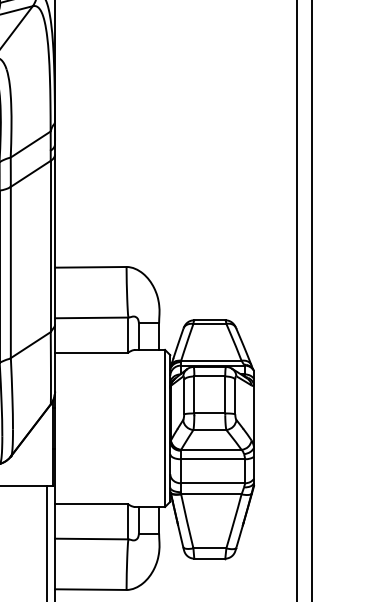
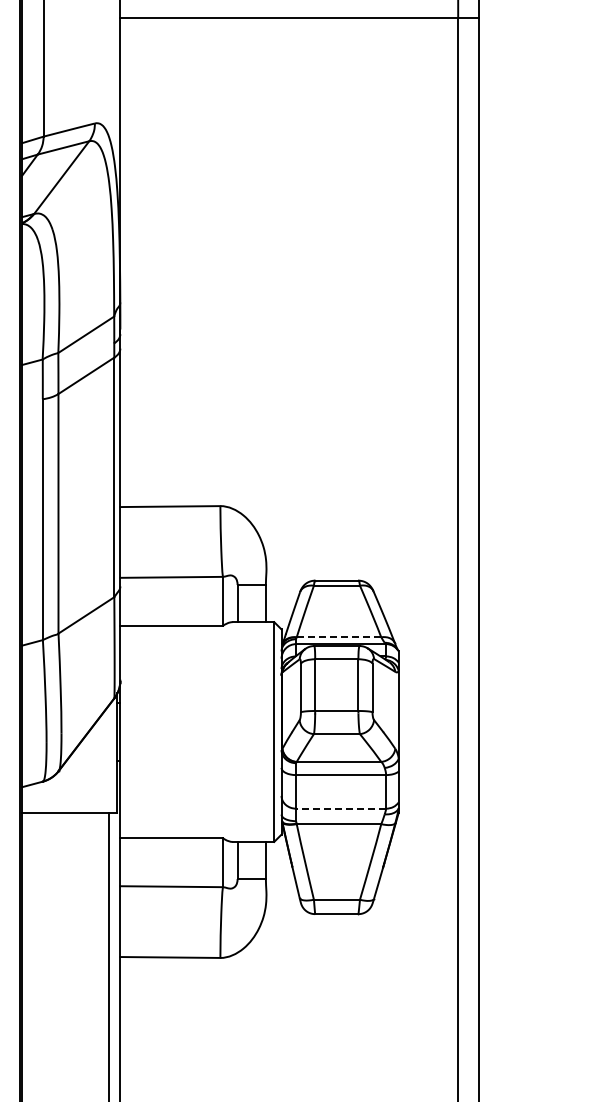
line: (211, 360) -> (339, 637), solid -> dashed
line: (213, 483) -> (341, 808), solid -> dashed

